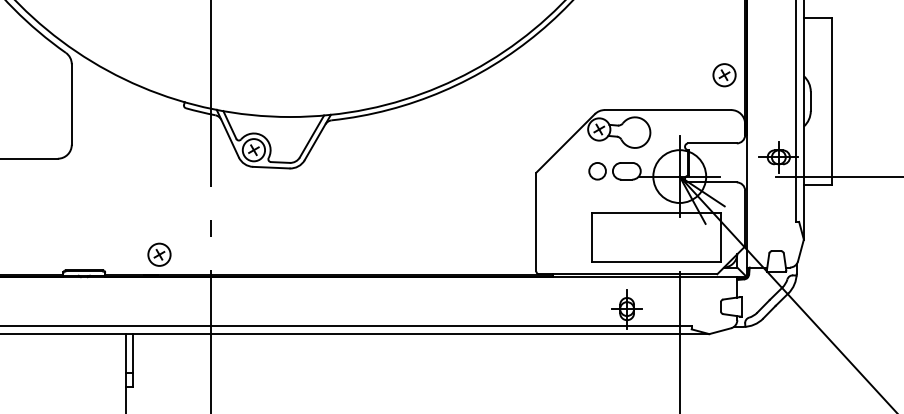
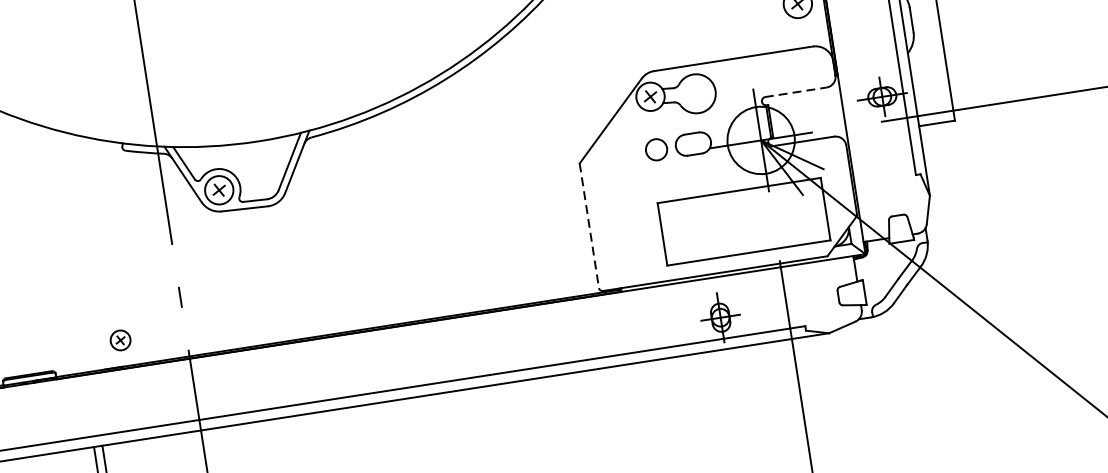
line: (712, 143) -> (795, 92), solid -> dashed
line: (536, 222) -> (589, 226), solid -> dashed
part: (159, 254) -> (120, 340), size x0.7

